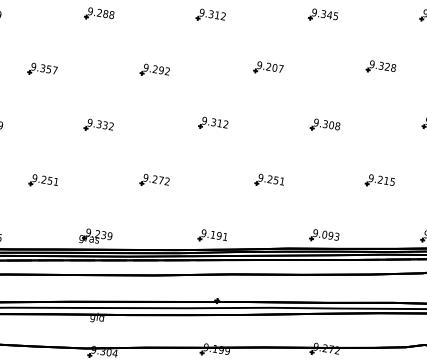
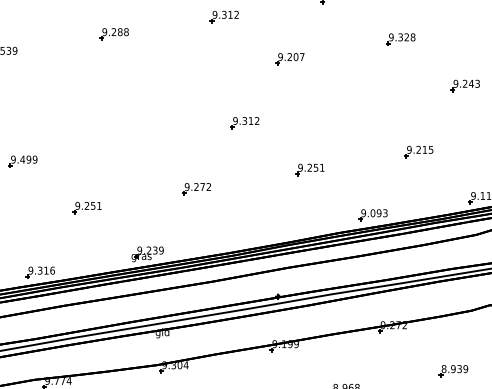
part: (41, 70) -> (66, 98), removed
part: (154, 71) -> (177, 80), removed
part: (98, 126) -> (131, 144), removed
part: (324, 126) -> (354, 106), removed
part: (212, 237) -> (262, 234), removed

